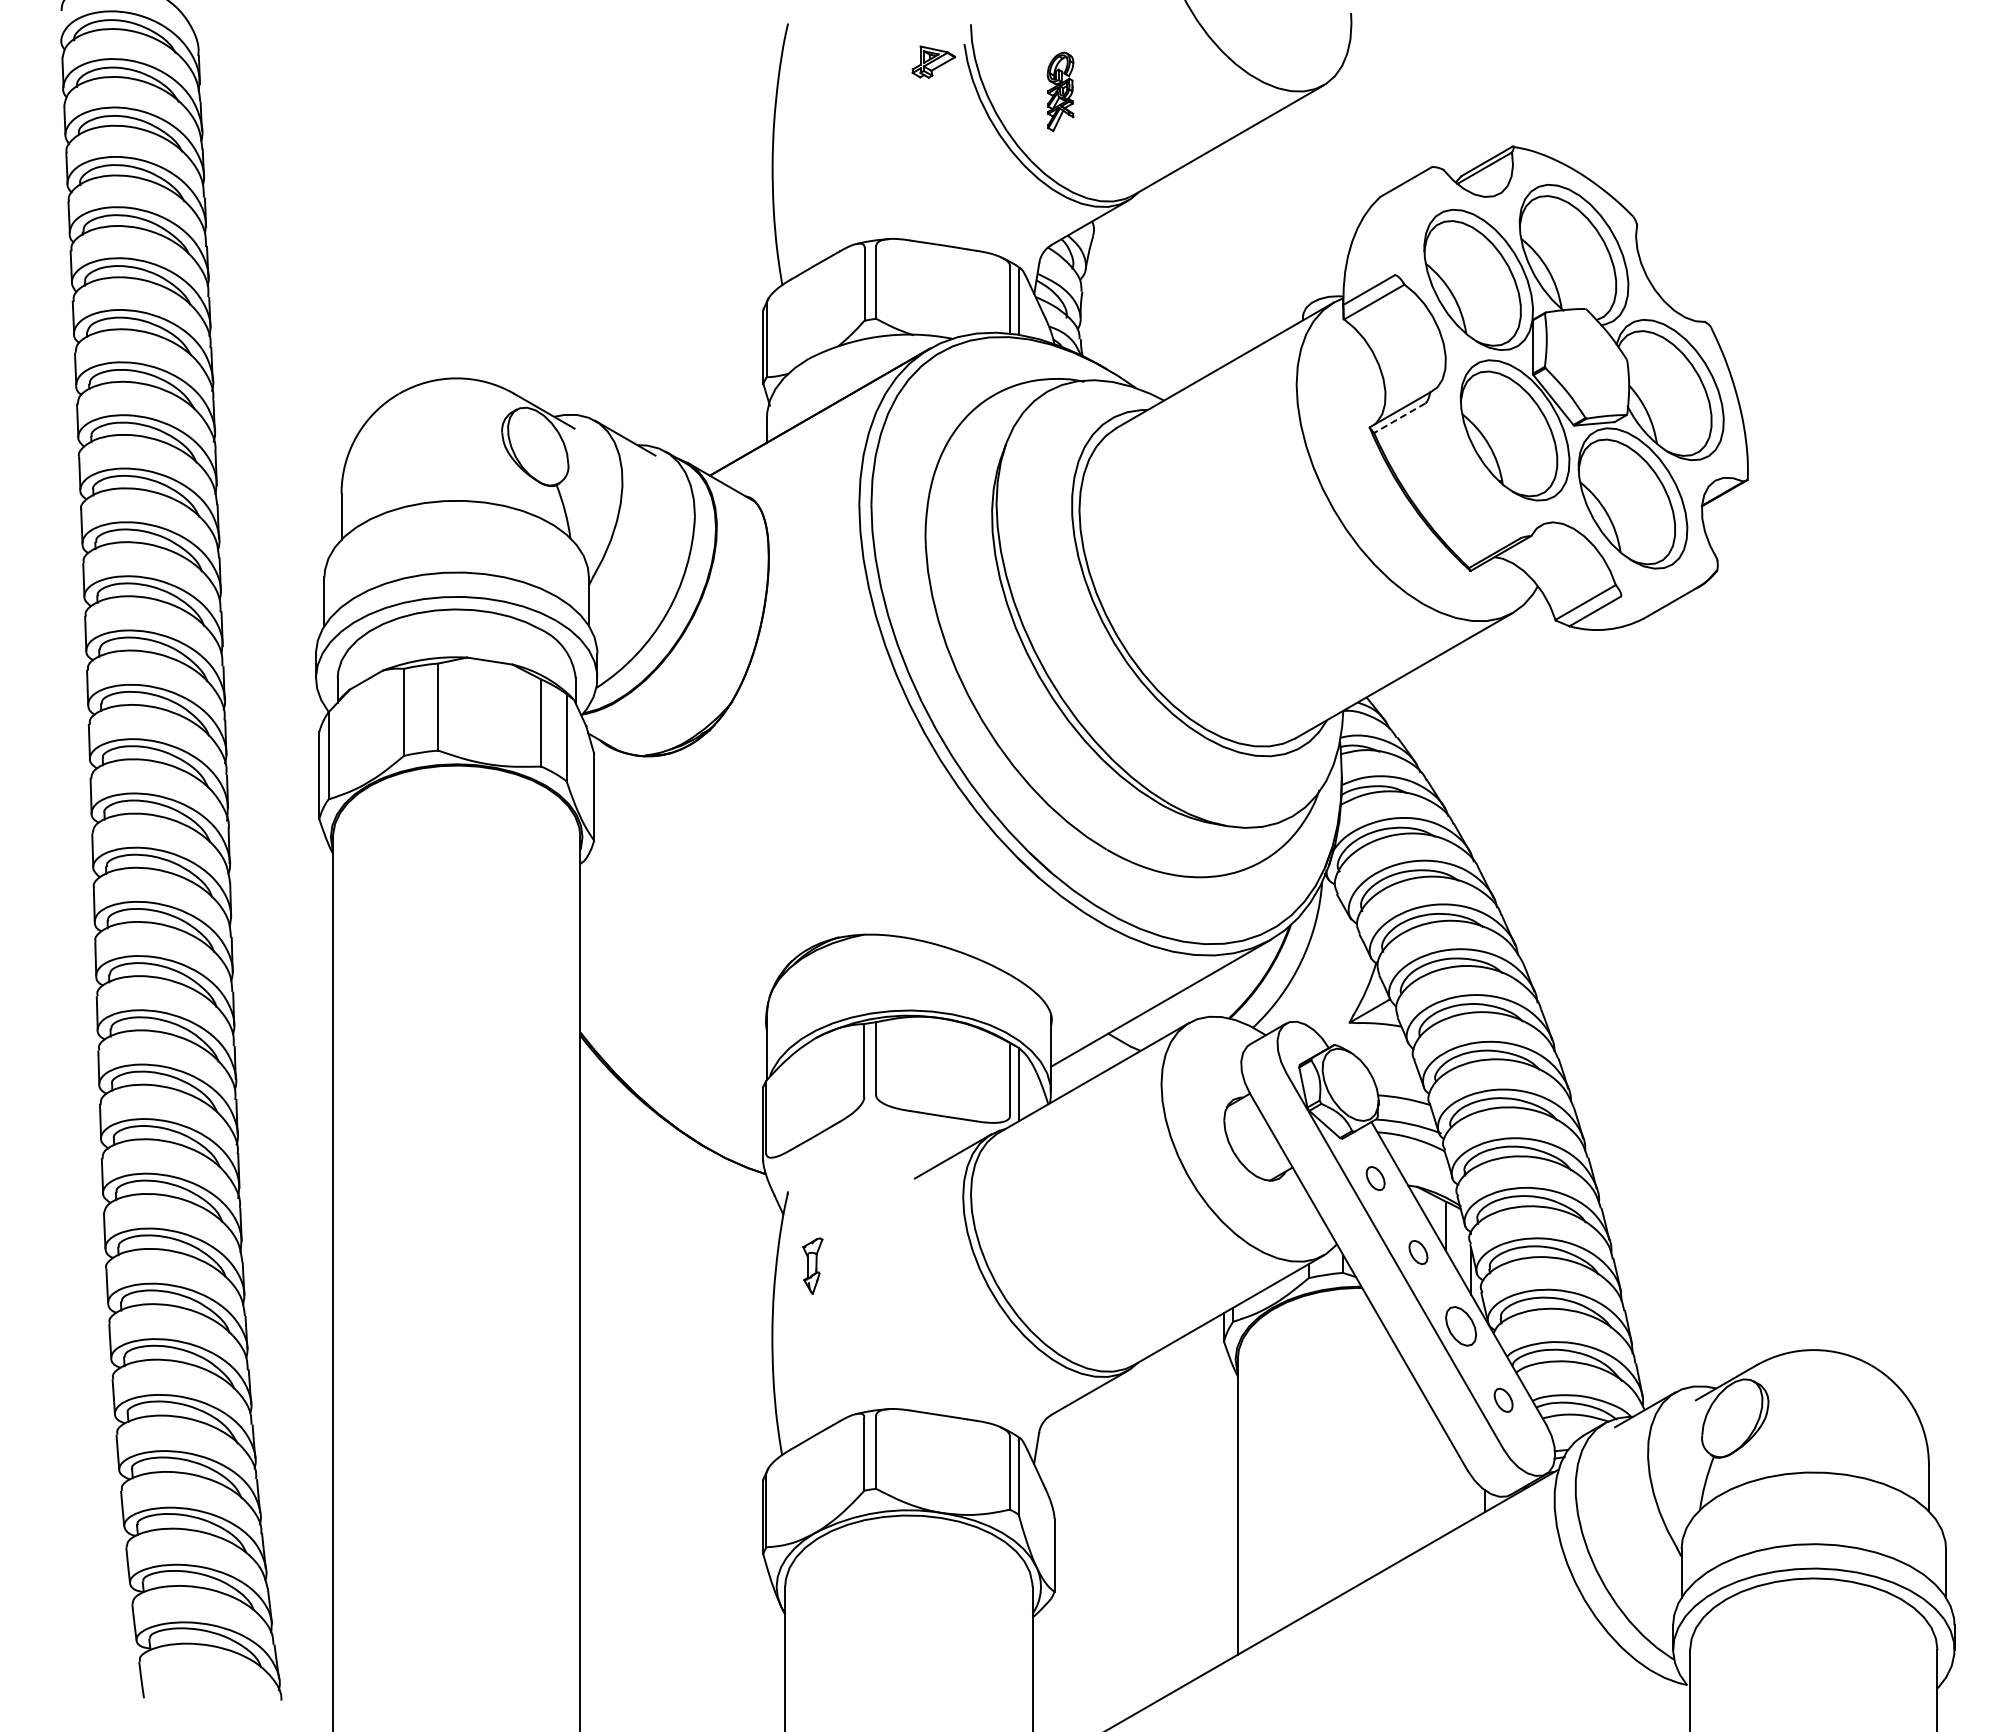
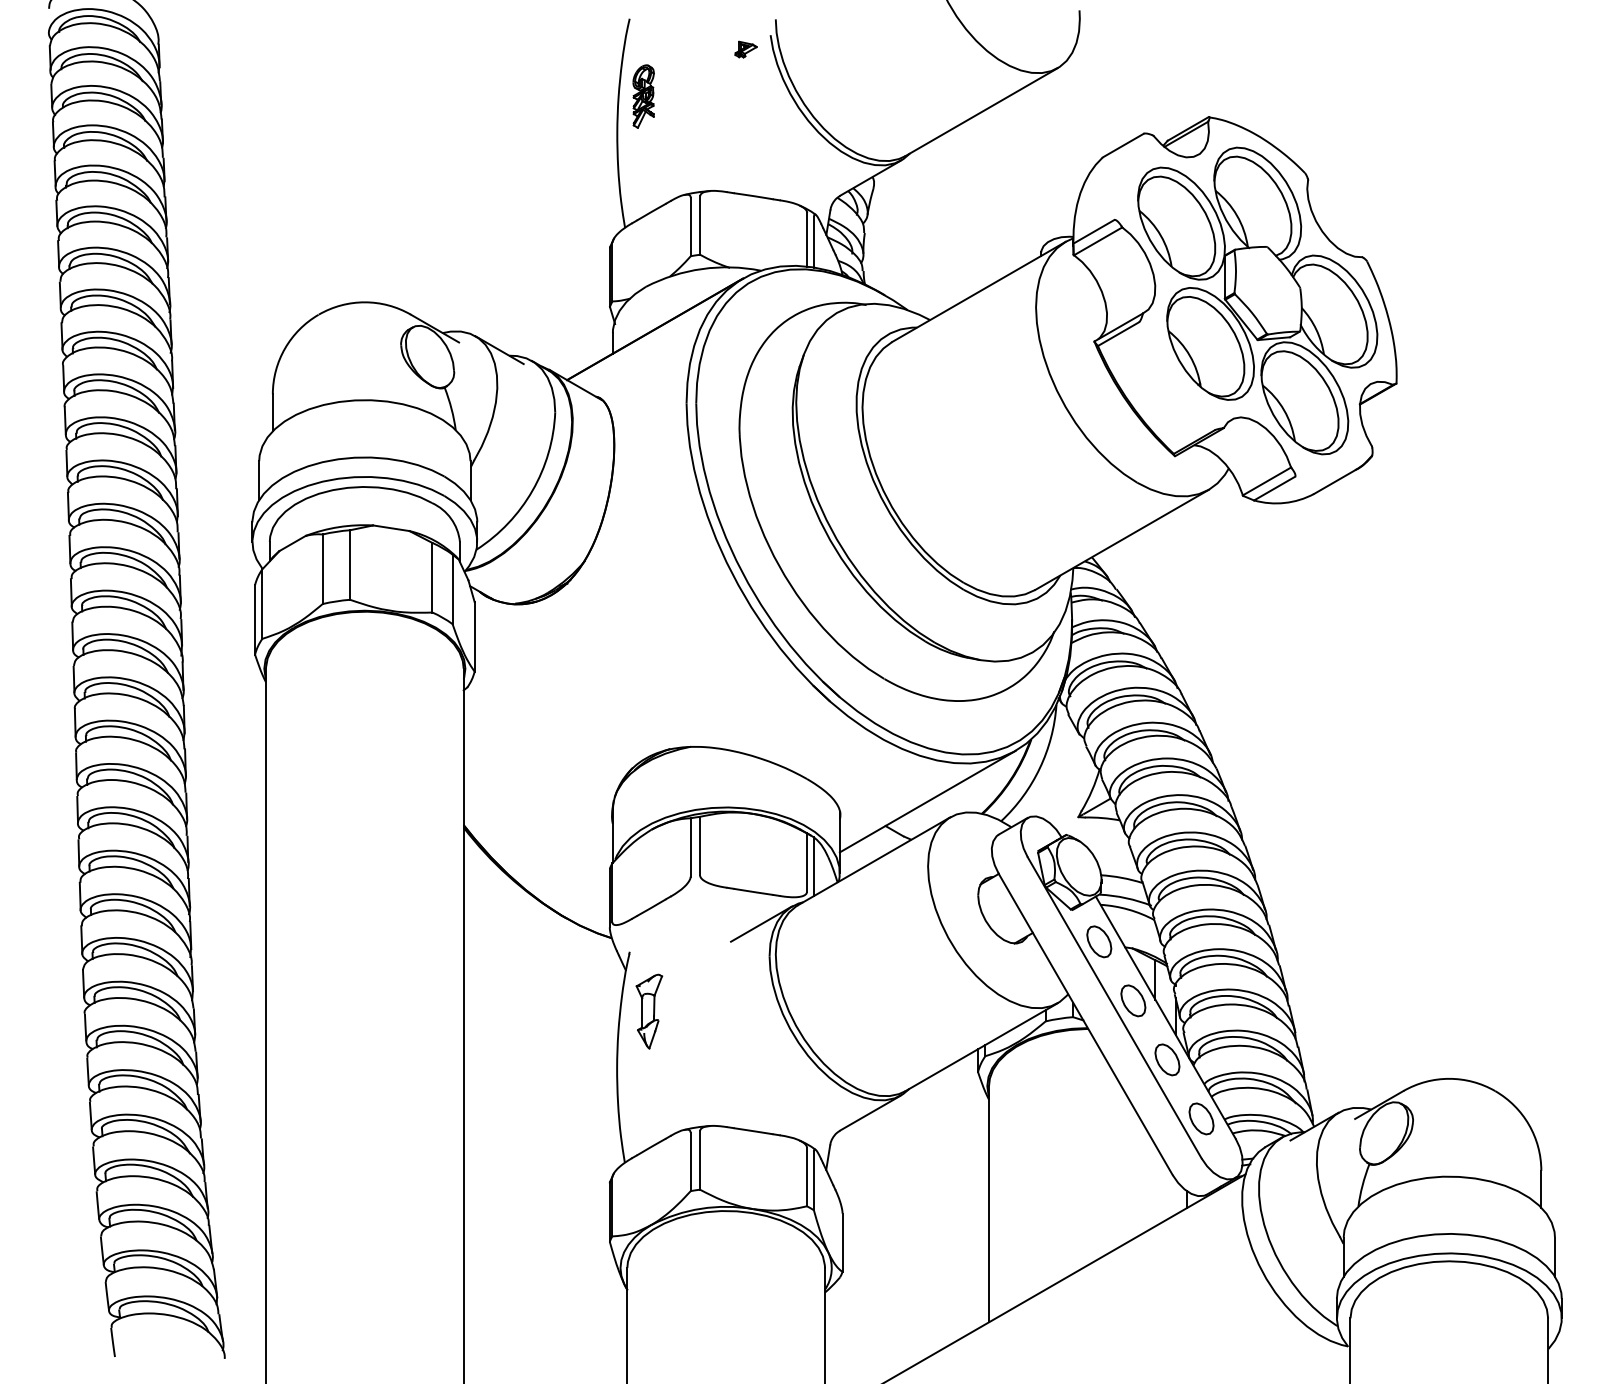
part: (933, 61) -> (745, 49), size x0.62
part: (1060, 91) -> (643, 96), moved
line: (1399, 418) -> (1118, 334), dashed -> solid
part: (1375, 1178) -> (1099, 941), size x1.67
part: (1418, 1252) -> (1133, 1000), size x1.67
part: (812, 1266) -> (649, 1012), size x1.67
part: (1503, 1400) -> (1201, 1119), size x1.67

